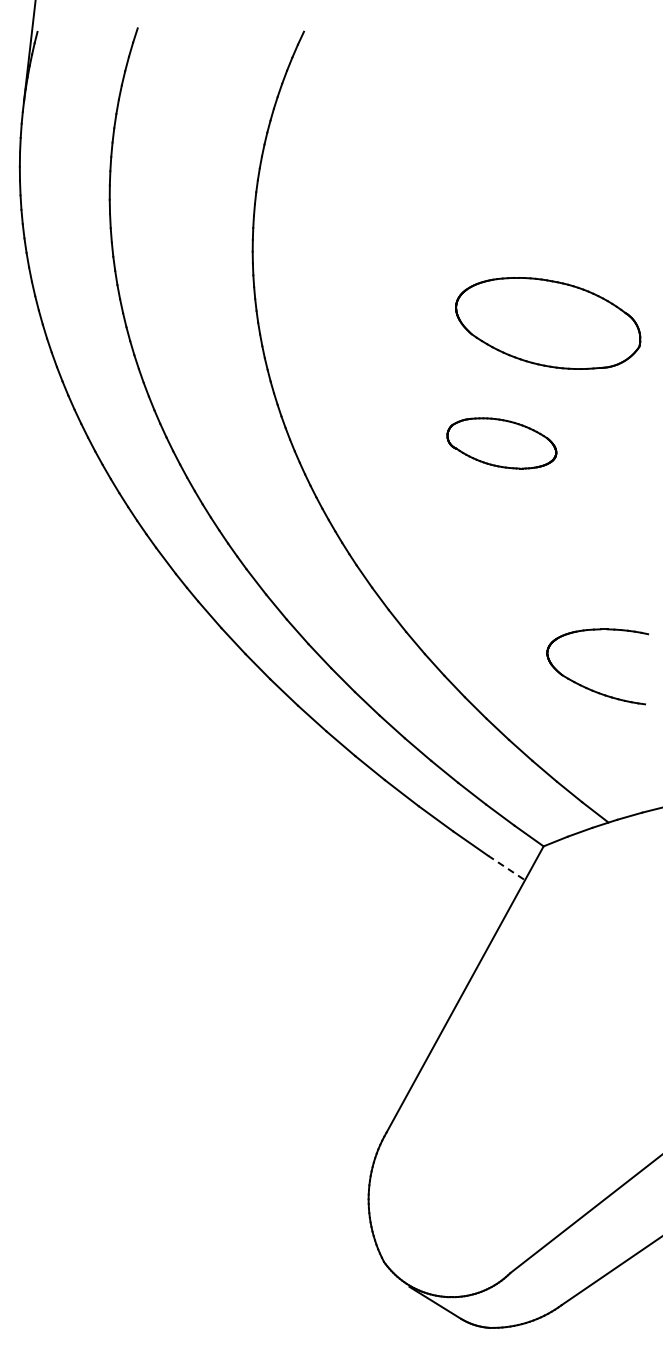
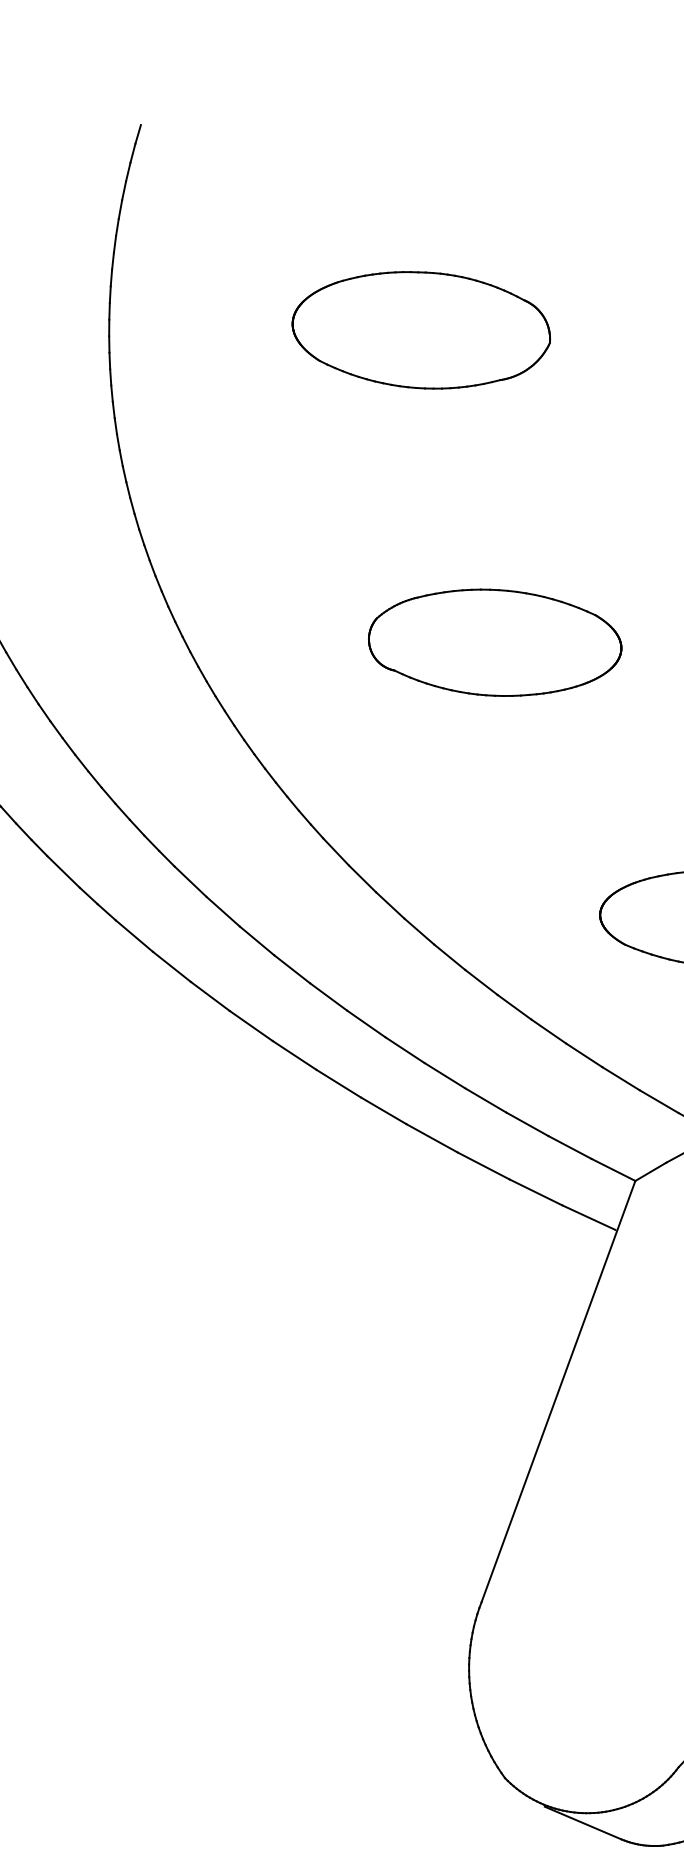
part: (548, 323) -> (421, 330), moved
part: (501, 443) -> (494, 642), size x1.67
line: (505, 867) -> (588, 1217), dashed -> solid

